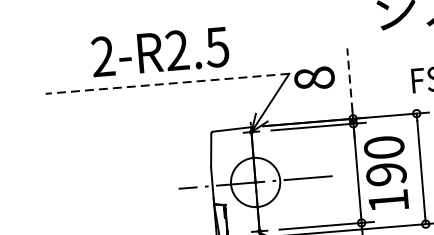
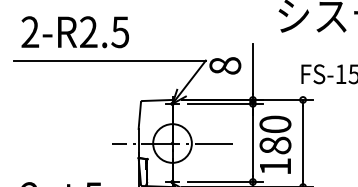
text: (159, 52) -> (74, 32), moved
line: (349, 80) -> (252, 69), dashed -> solid
line: (166, 83) -> (109, 60), dashed -> solid
text: (386, 174) -> (275, 145), 190 -> 180

